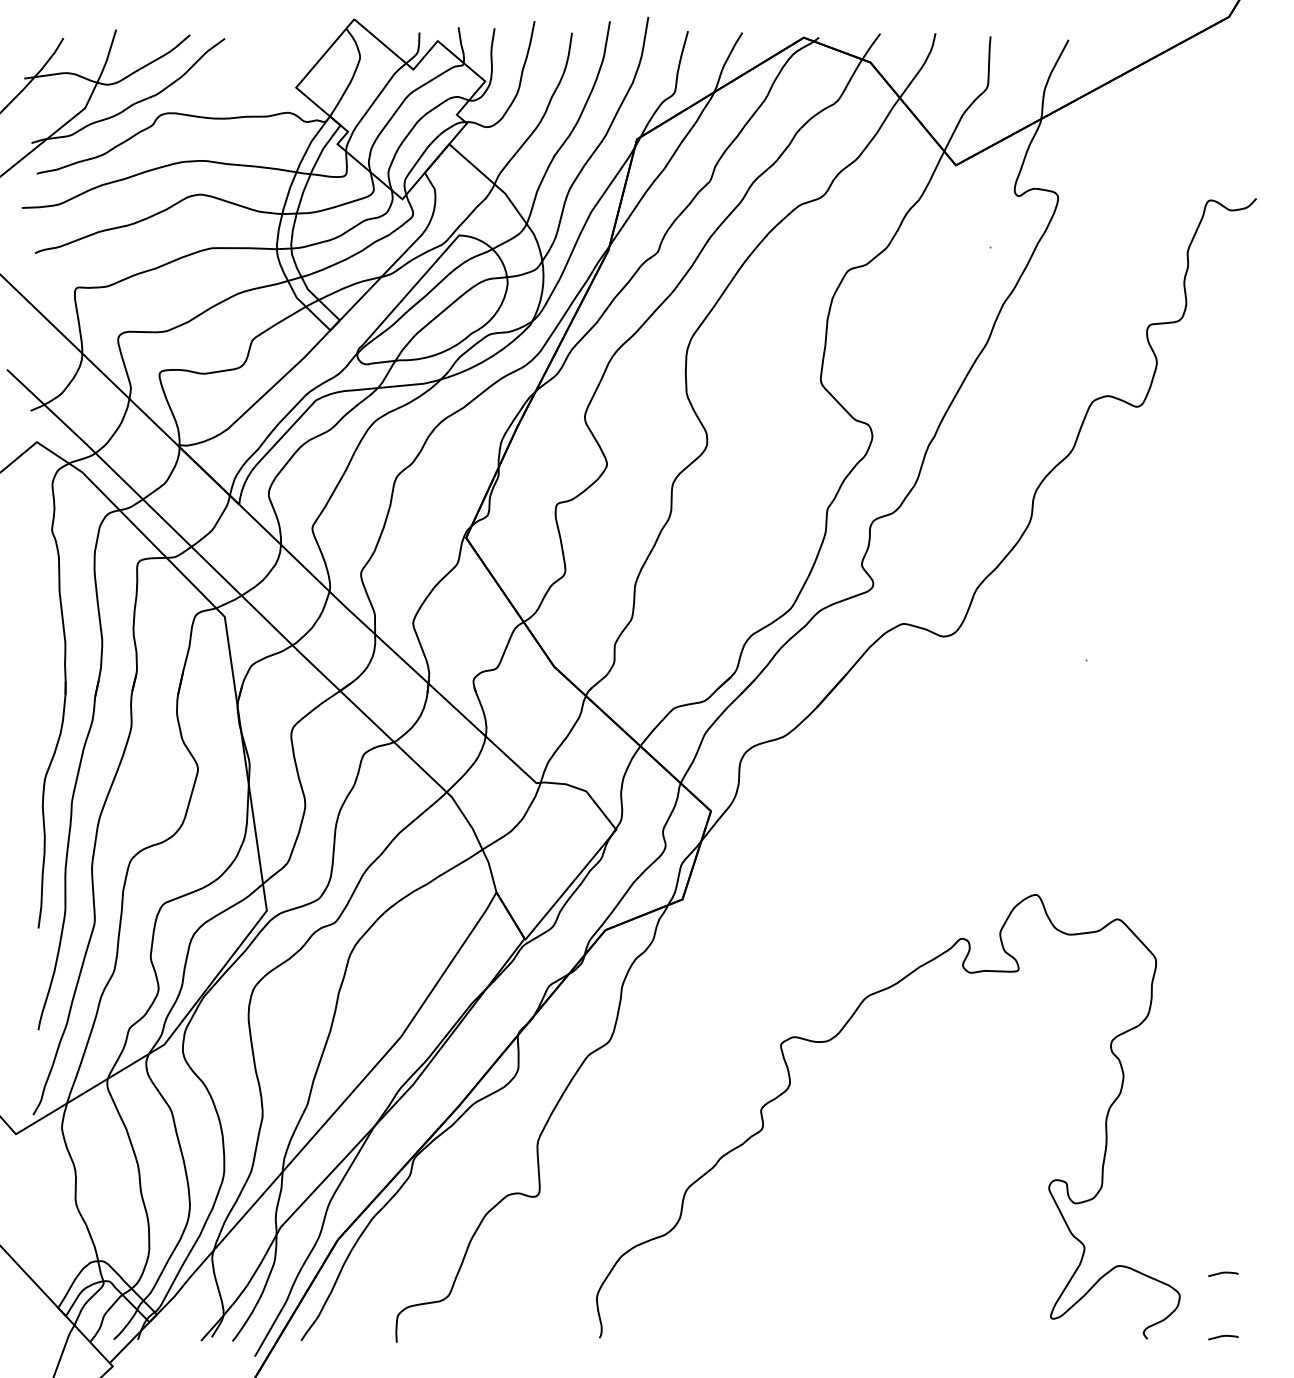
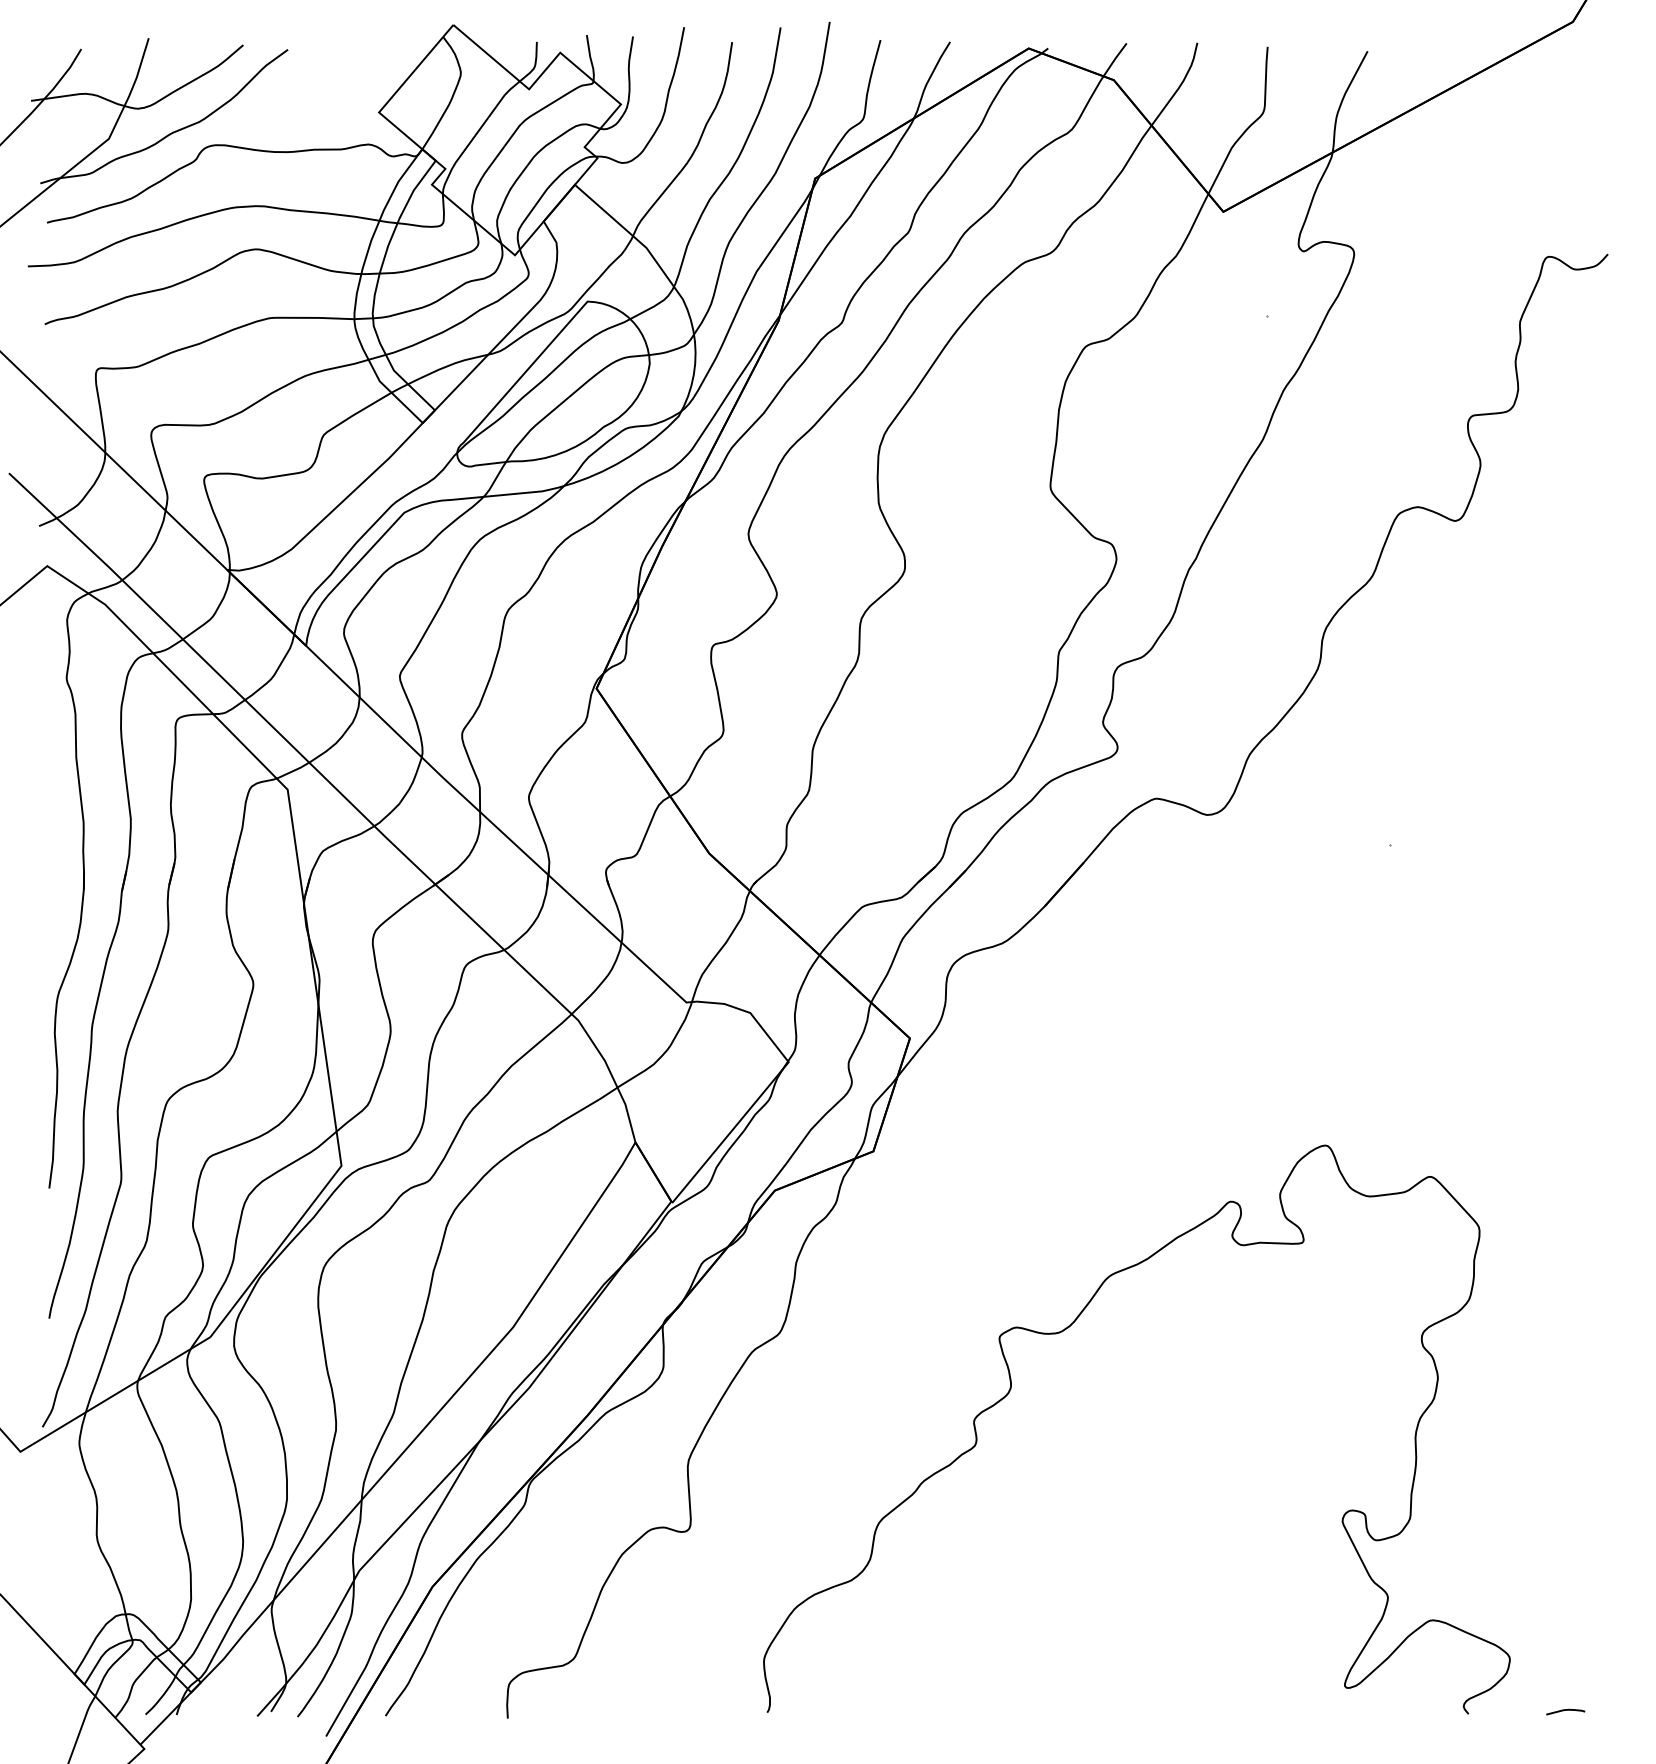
curve: (1223, 1273) -> (1565, 1629), removed

